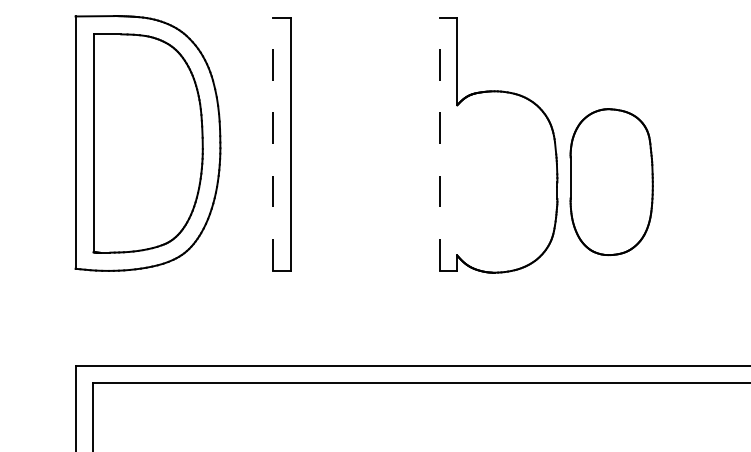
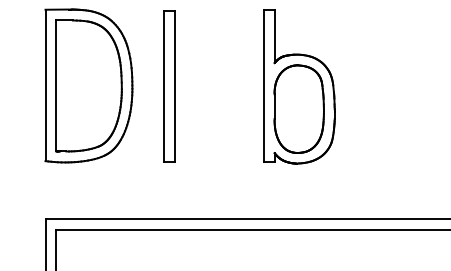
line: (273, 144) -> (164, 86), dashed -> solid
line: (440, 144) -> (264, 86), dashed -> solid
part: (610, 181) -> (298, 108), moved

